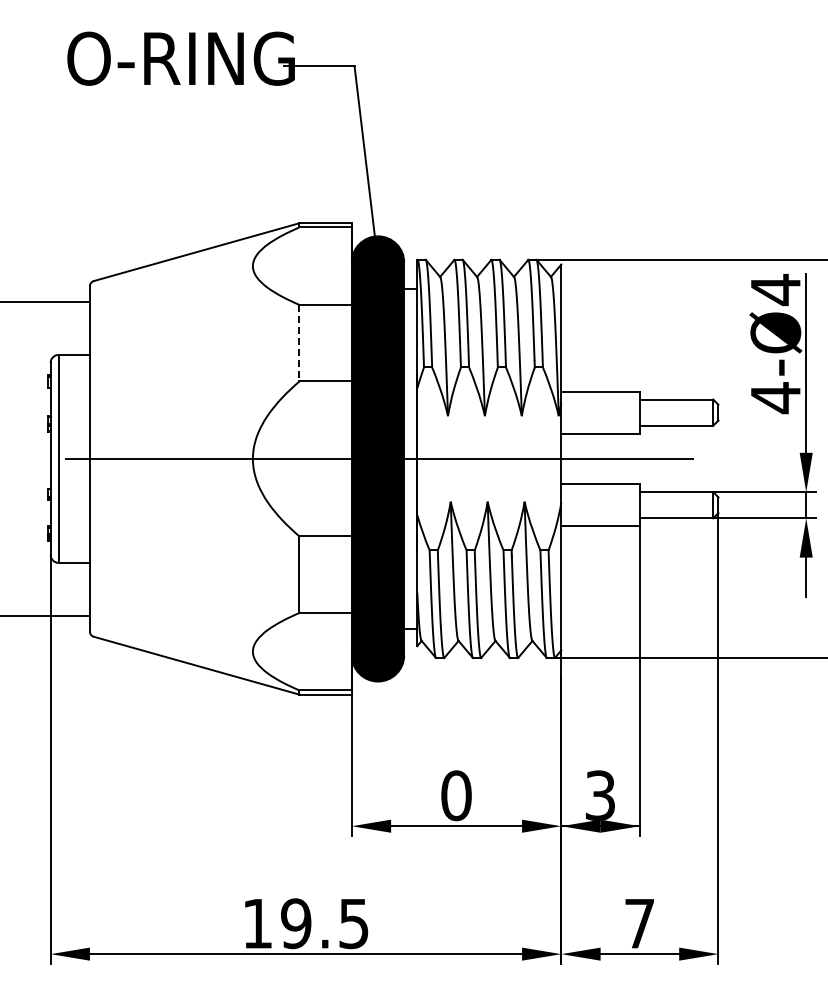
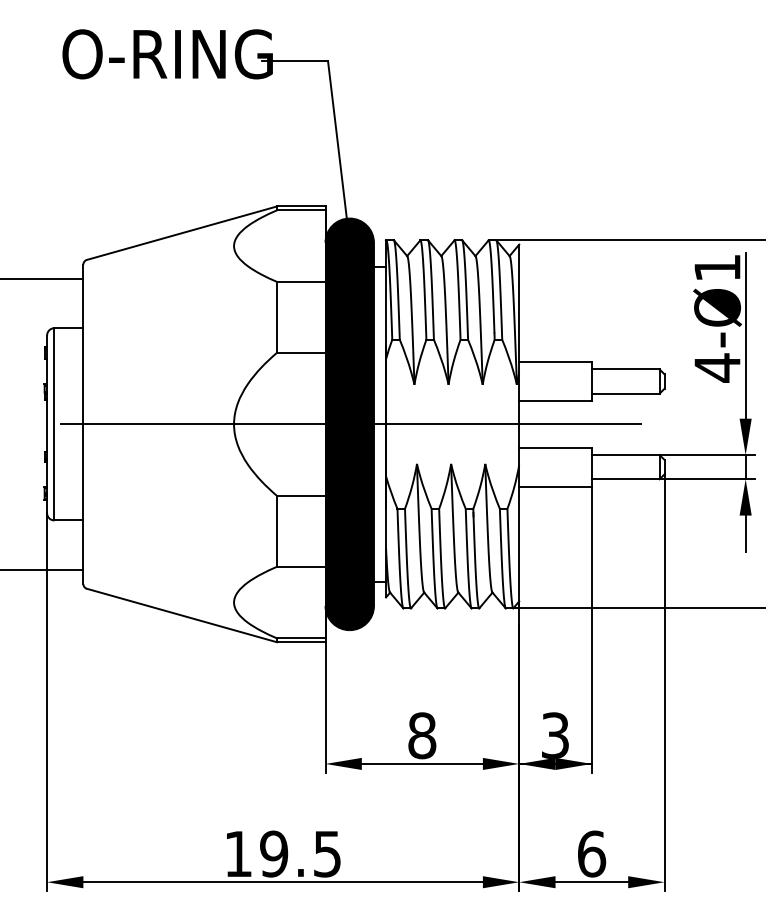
text: (775, 290) -> (717, 268), 4-Ø4 -> 4-Ø1
line: (299, 343) -> (277, 317), dashed -> solid
text: (456, 795) -> (422, 735), 0 -> 8
text: (639, 923) -> (591, 853), 7 -> 6

